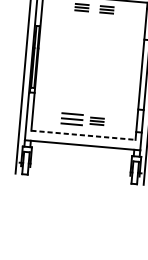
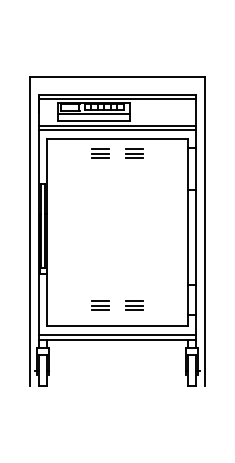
part: (72, 119) -> (100, 305), size x0.62
line: (83, 135) -> (117, 326), dashed -> solid
line: (82, 142) -> (117, 335), added

